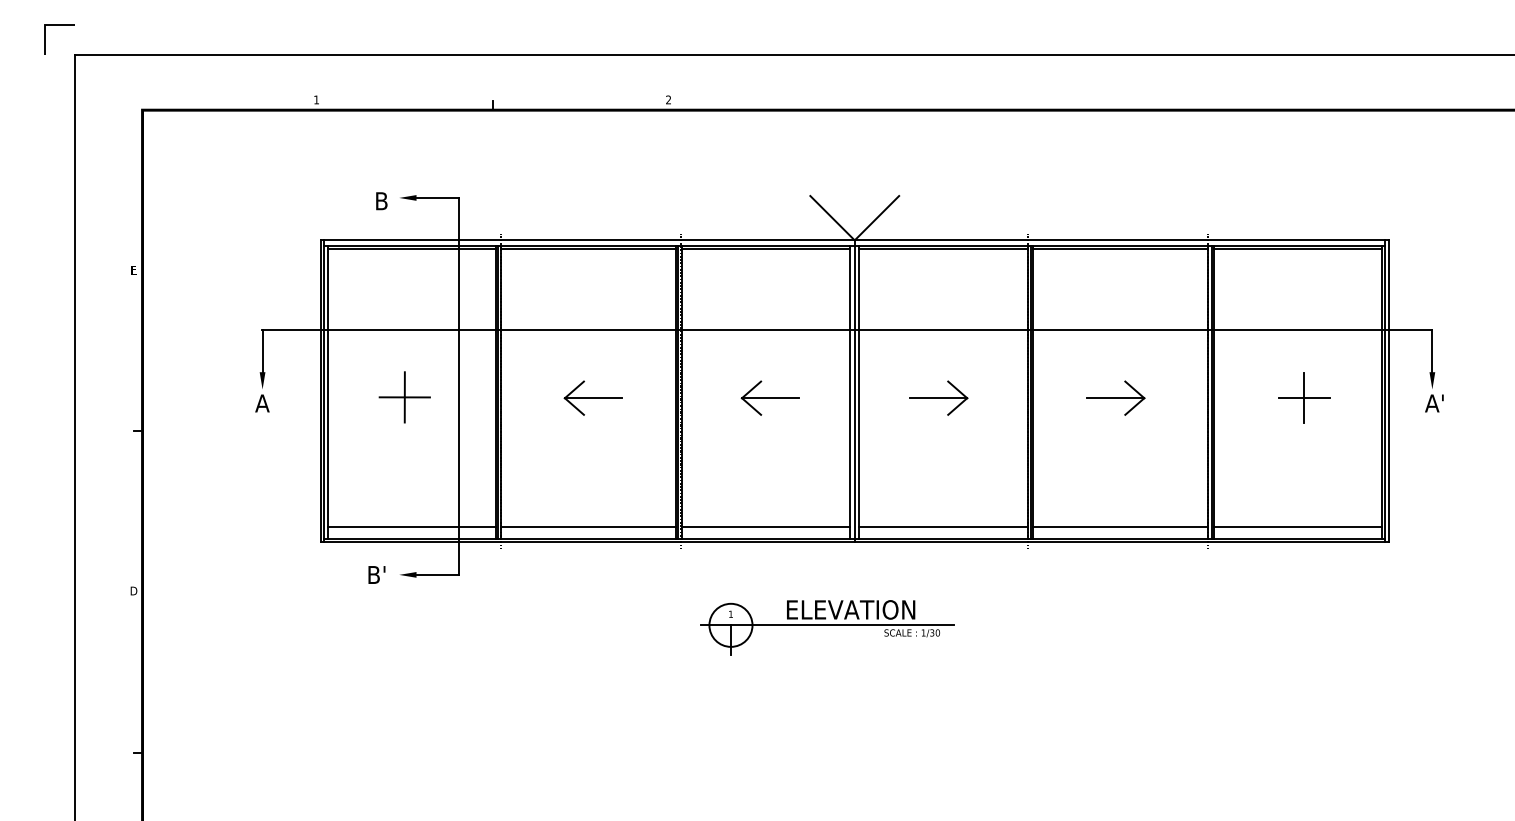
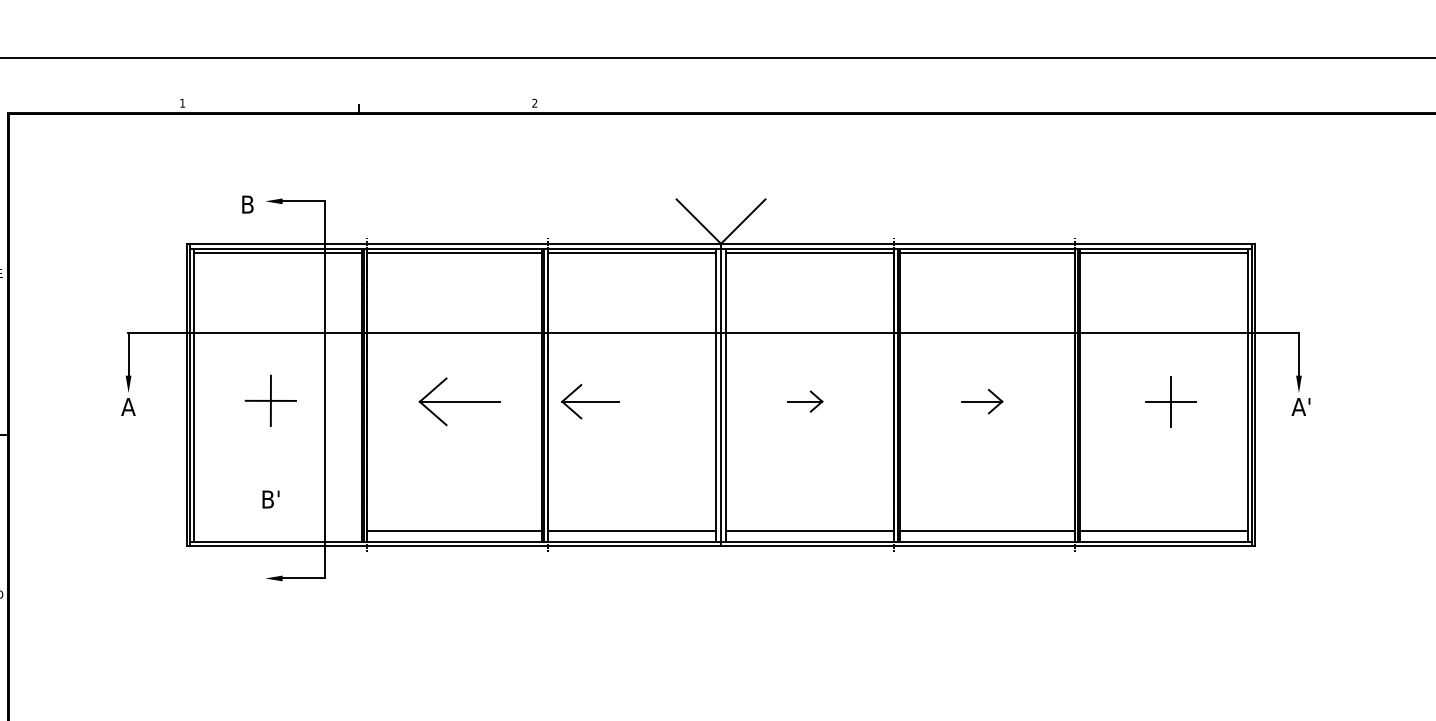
part: (592, 397) -> (458, 401), size x1.4
part: (769, 397) -> (589, 401), moved
part: (938, 397) -> (804, 401), size x0.6
part: (1115, 397) -> (981, 401), size x0.7
line: (411, 527) -> (277, 531), removed
text: (376, 574) -> (270, 499), moved
part: (827, 627) -> (693, 631), removed

